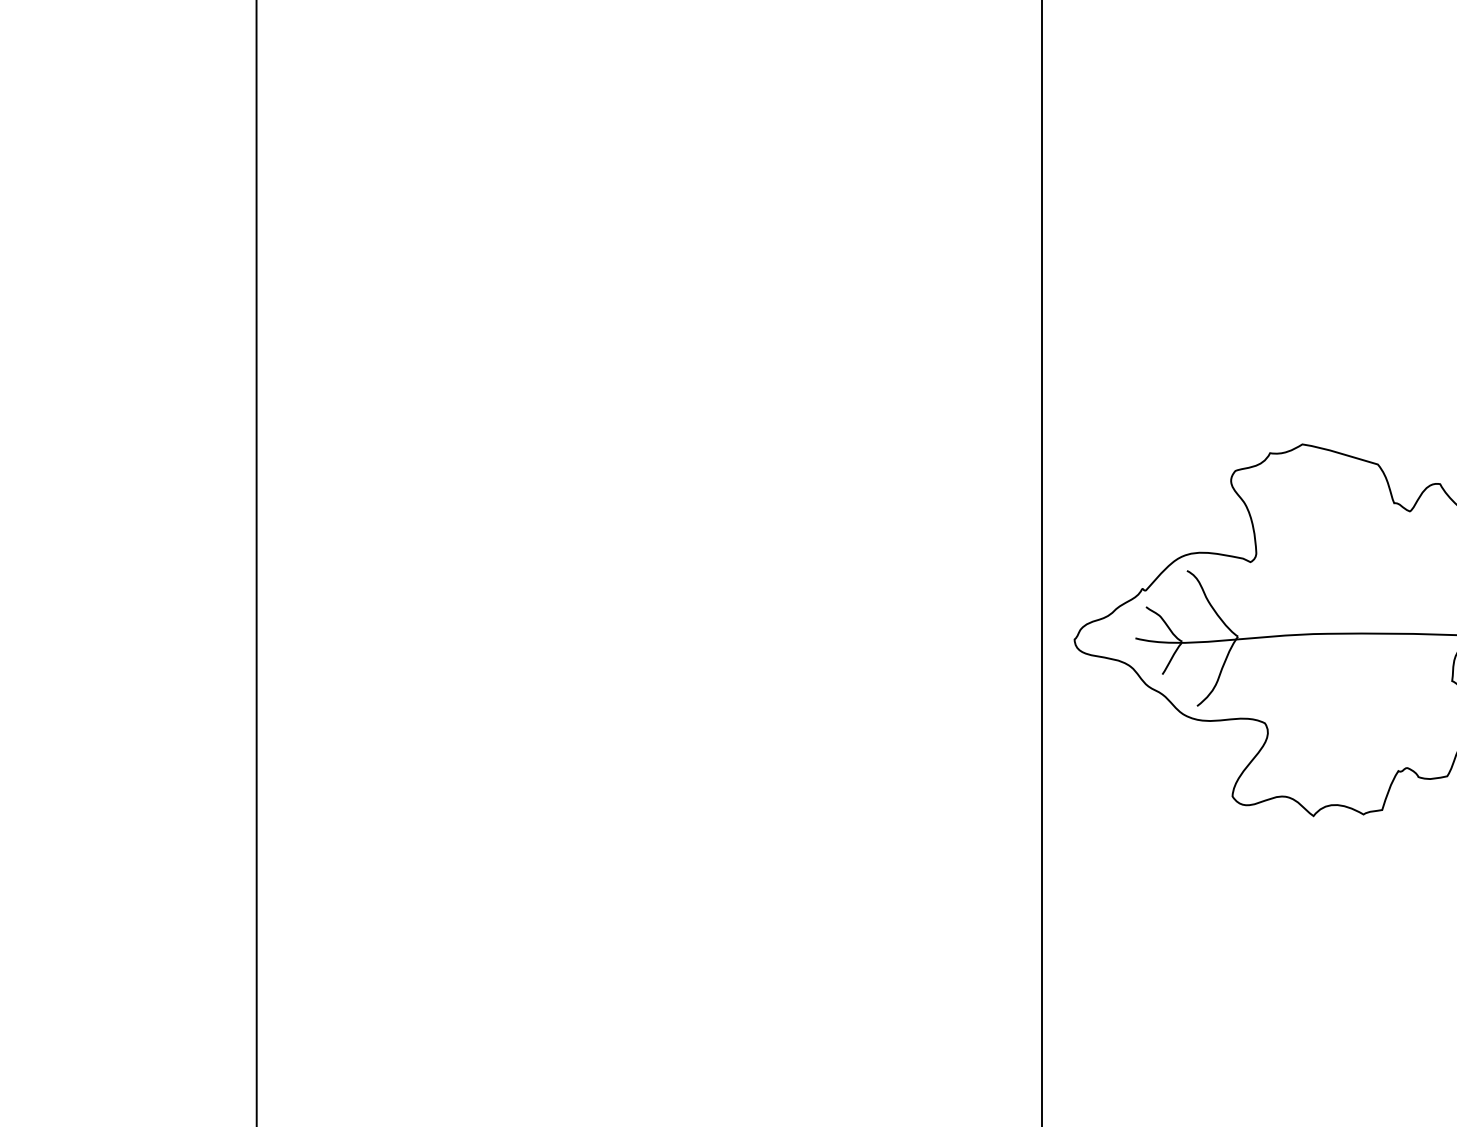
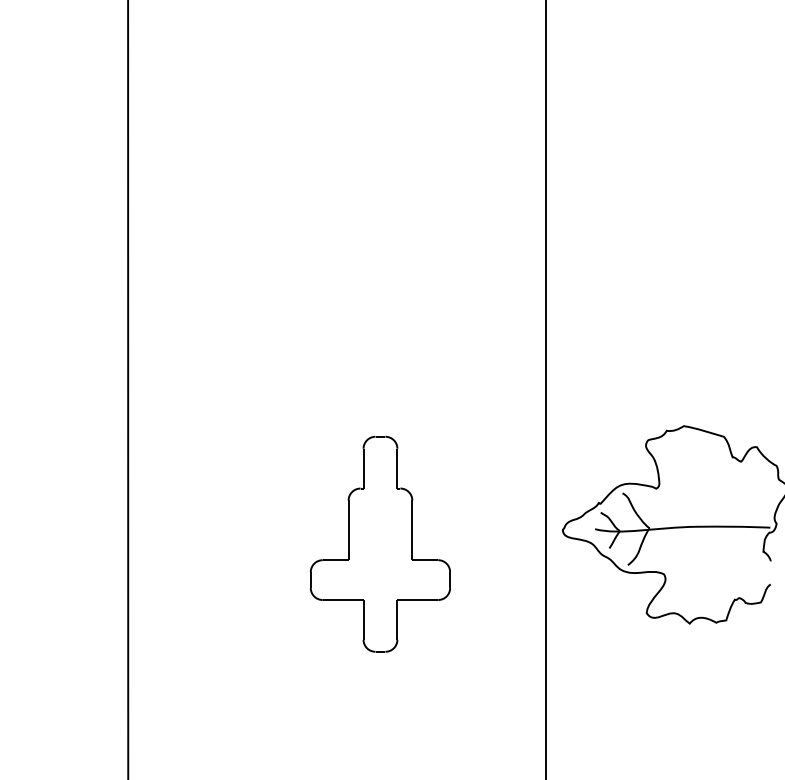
part: (729, 665) -> (379, 543), added

